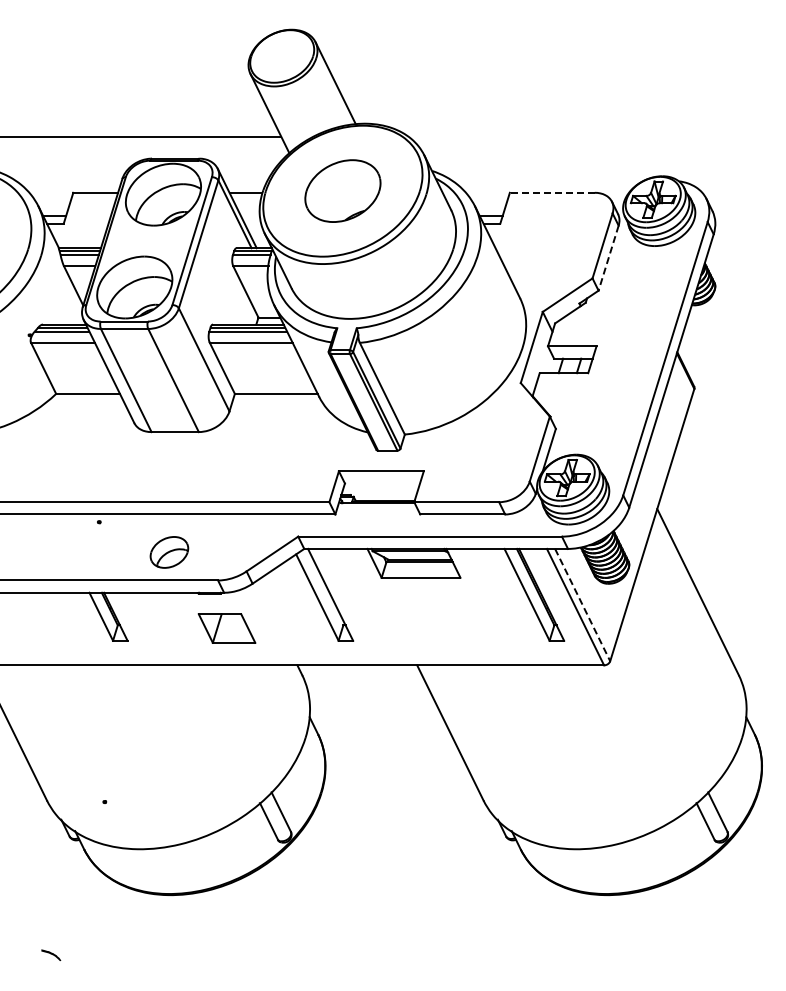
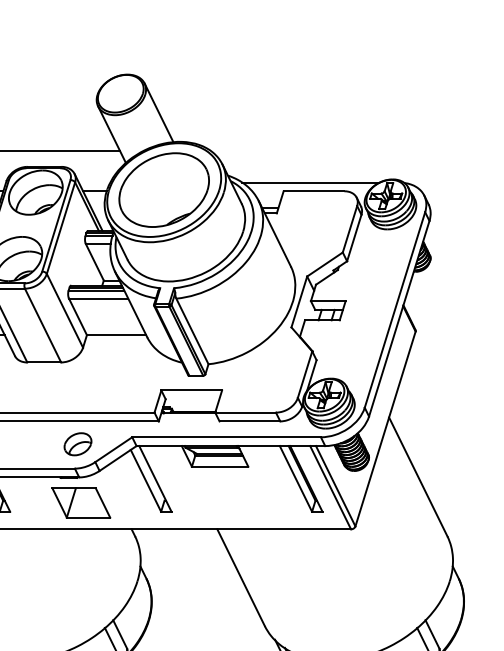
line: (547, 180) -> (310, 182), added
part: (342, 190) -> (163, 189), size x1.67
line: (551, 192) -> (313, 191), dashed -> solid
line: (608, 258) -> (354, 238), dashed -> solid
part: (169, 552) -> (78, 444), moved
line: (582, 605) -> (335, 486), dashed -> solid
part: (226, 628) -> (80, 502), size x1.43

